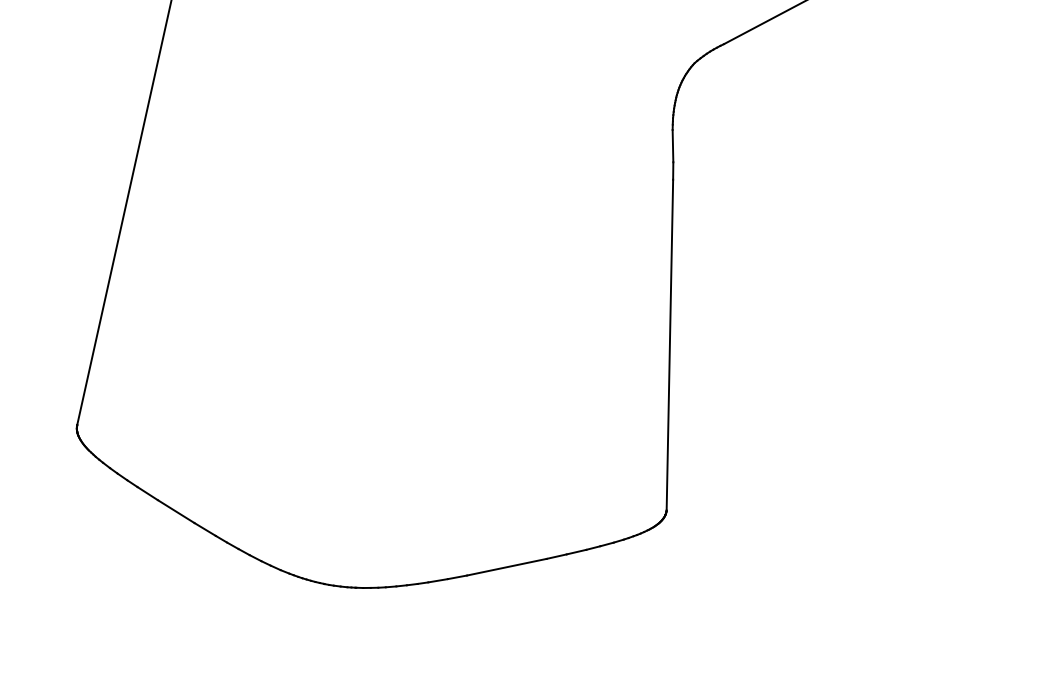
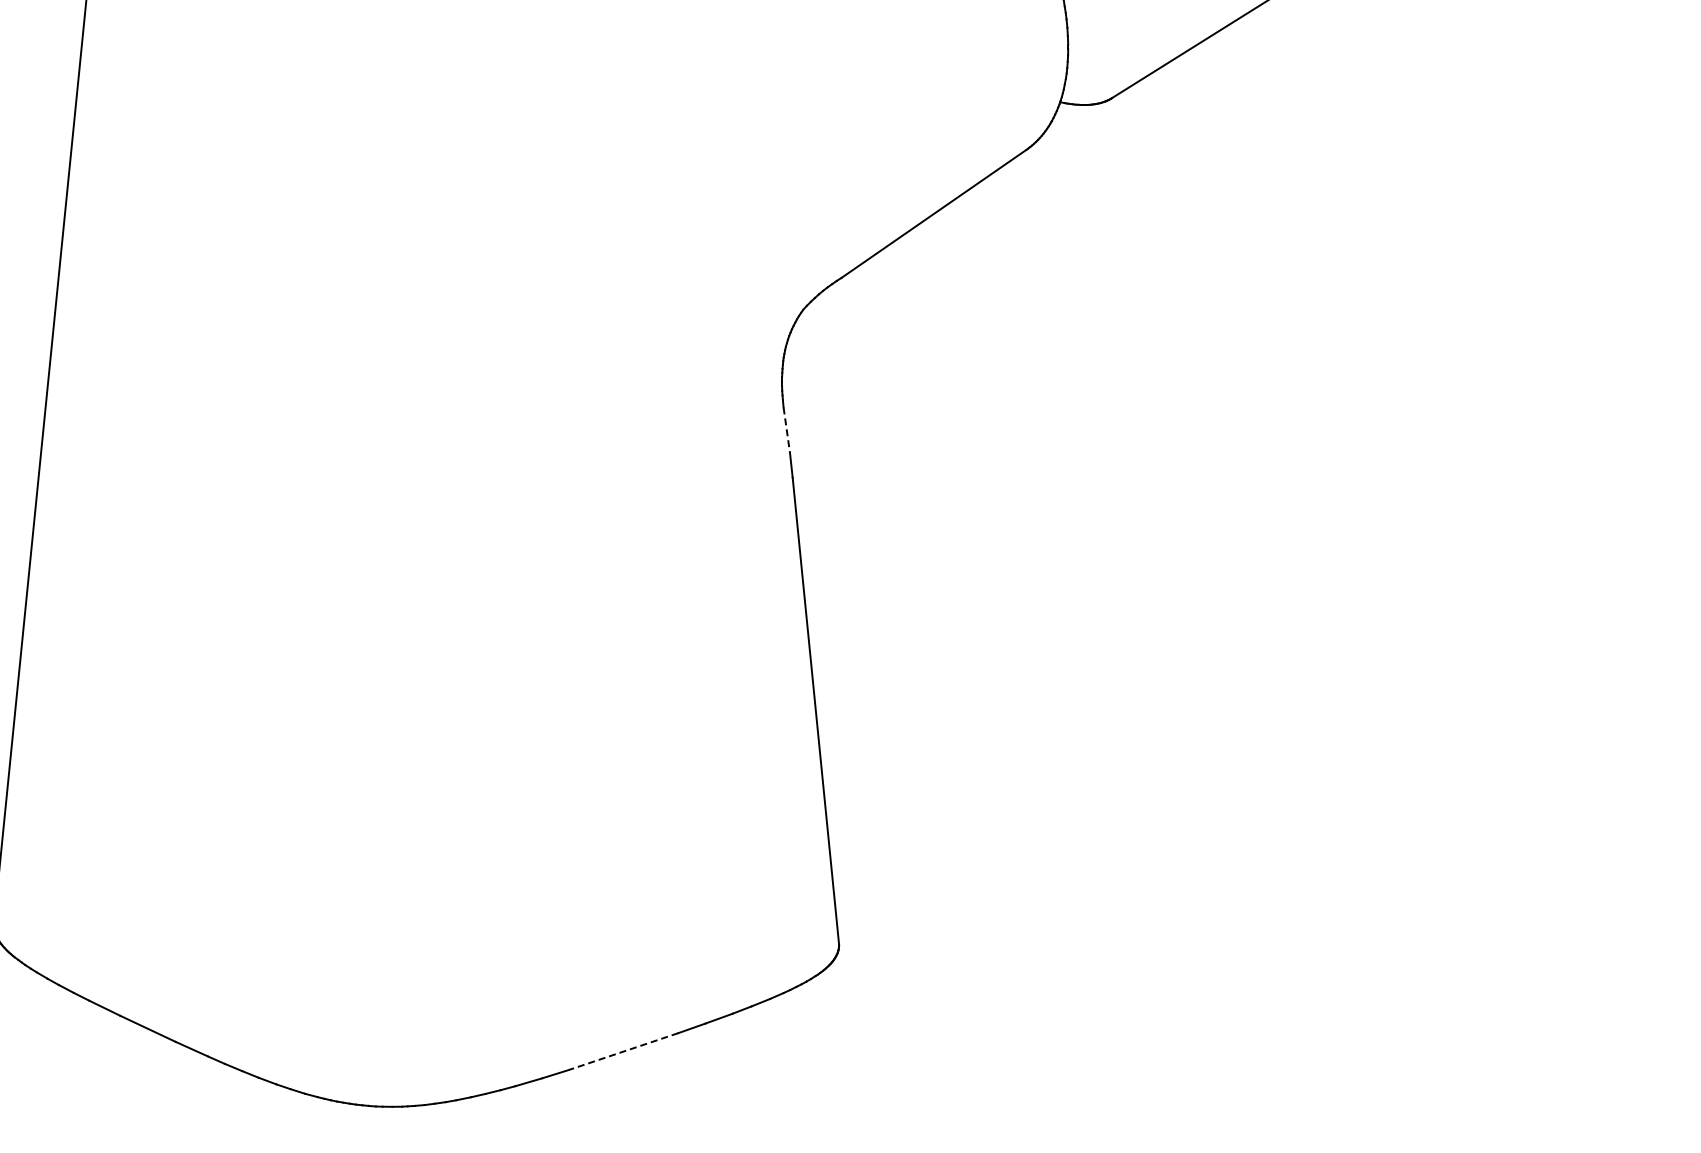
line: (672, 146) -> (786, 430), solid -> dashed
line: (506, 567) -> (623, 1051), solid -> dashed

